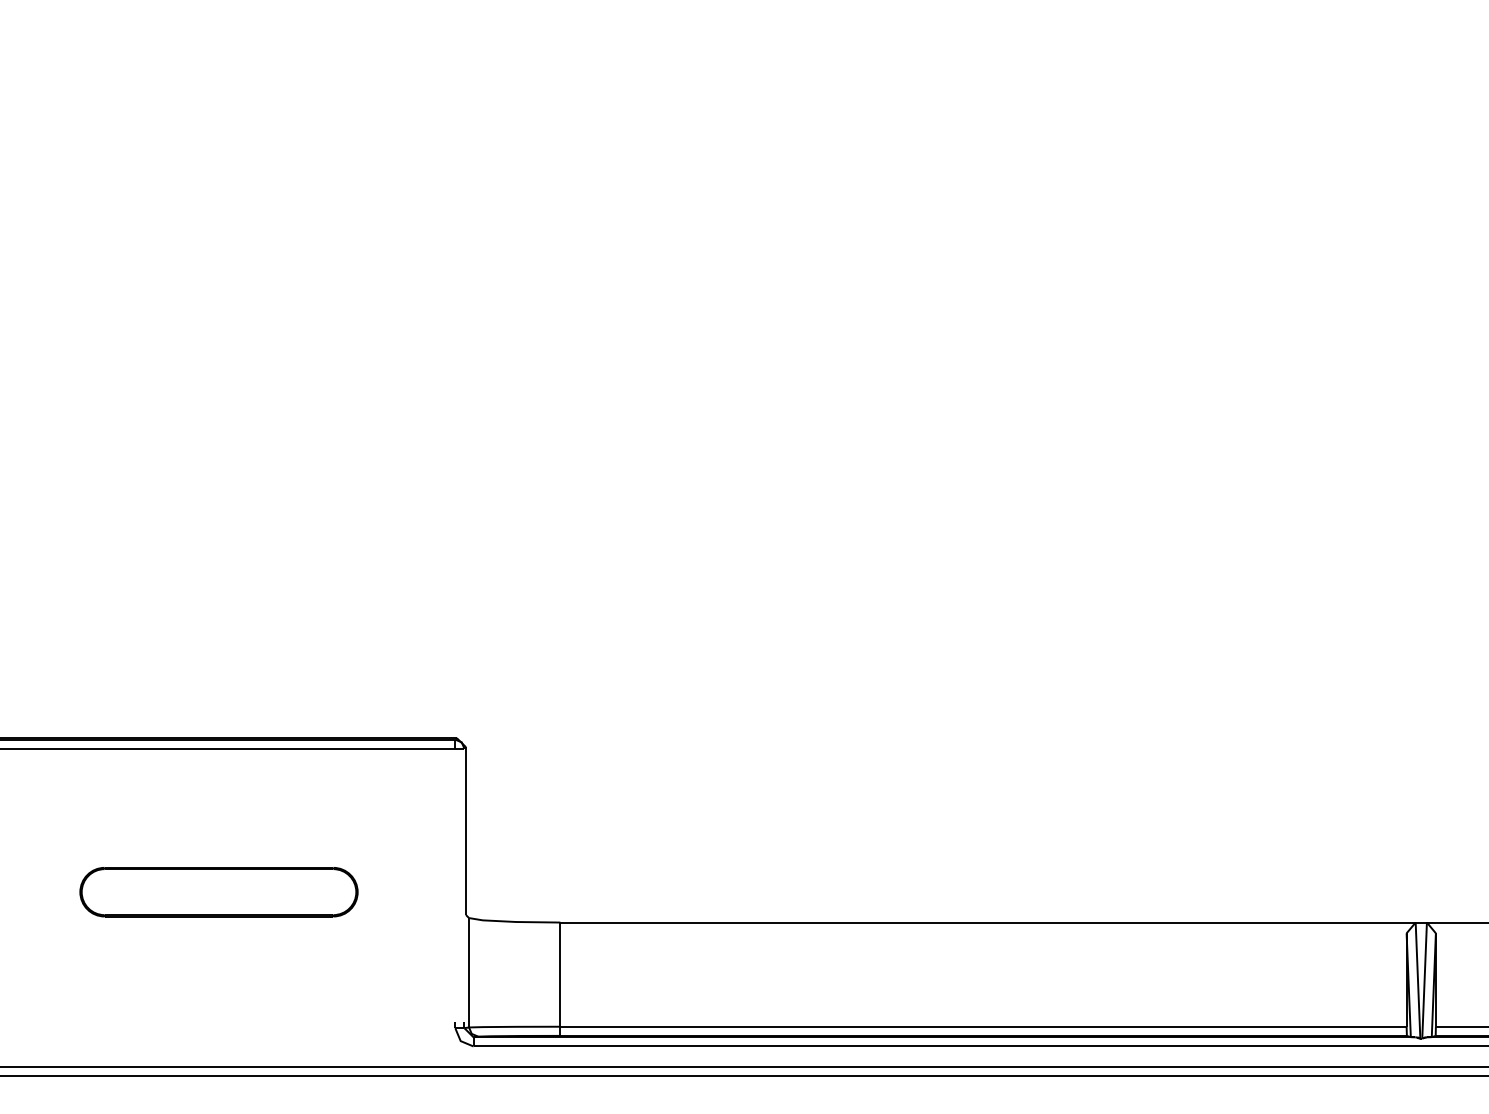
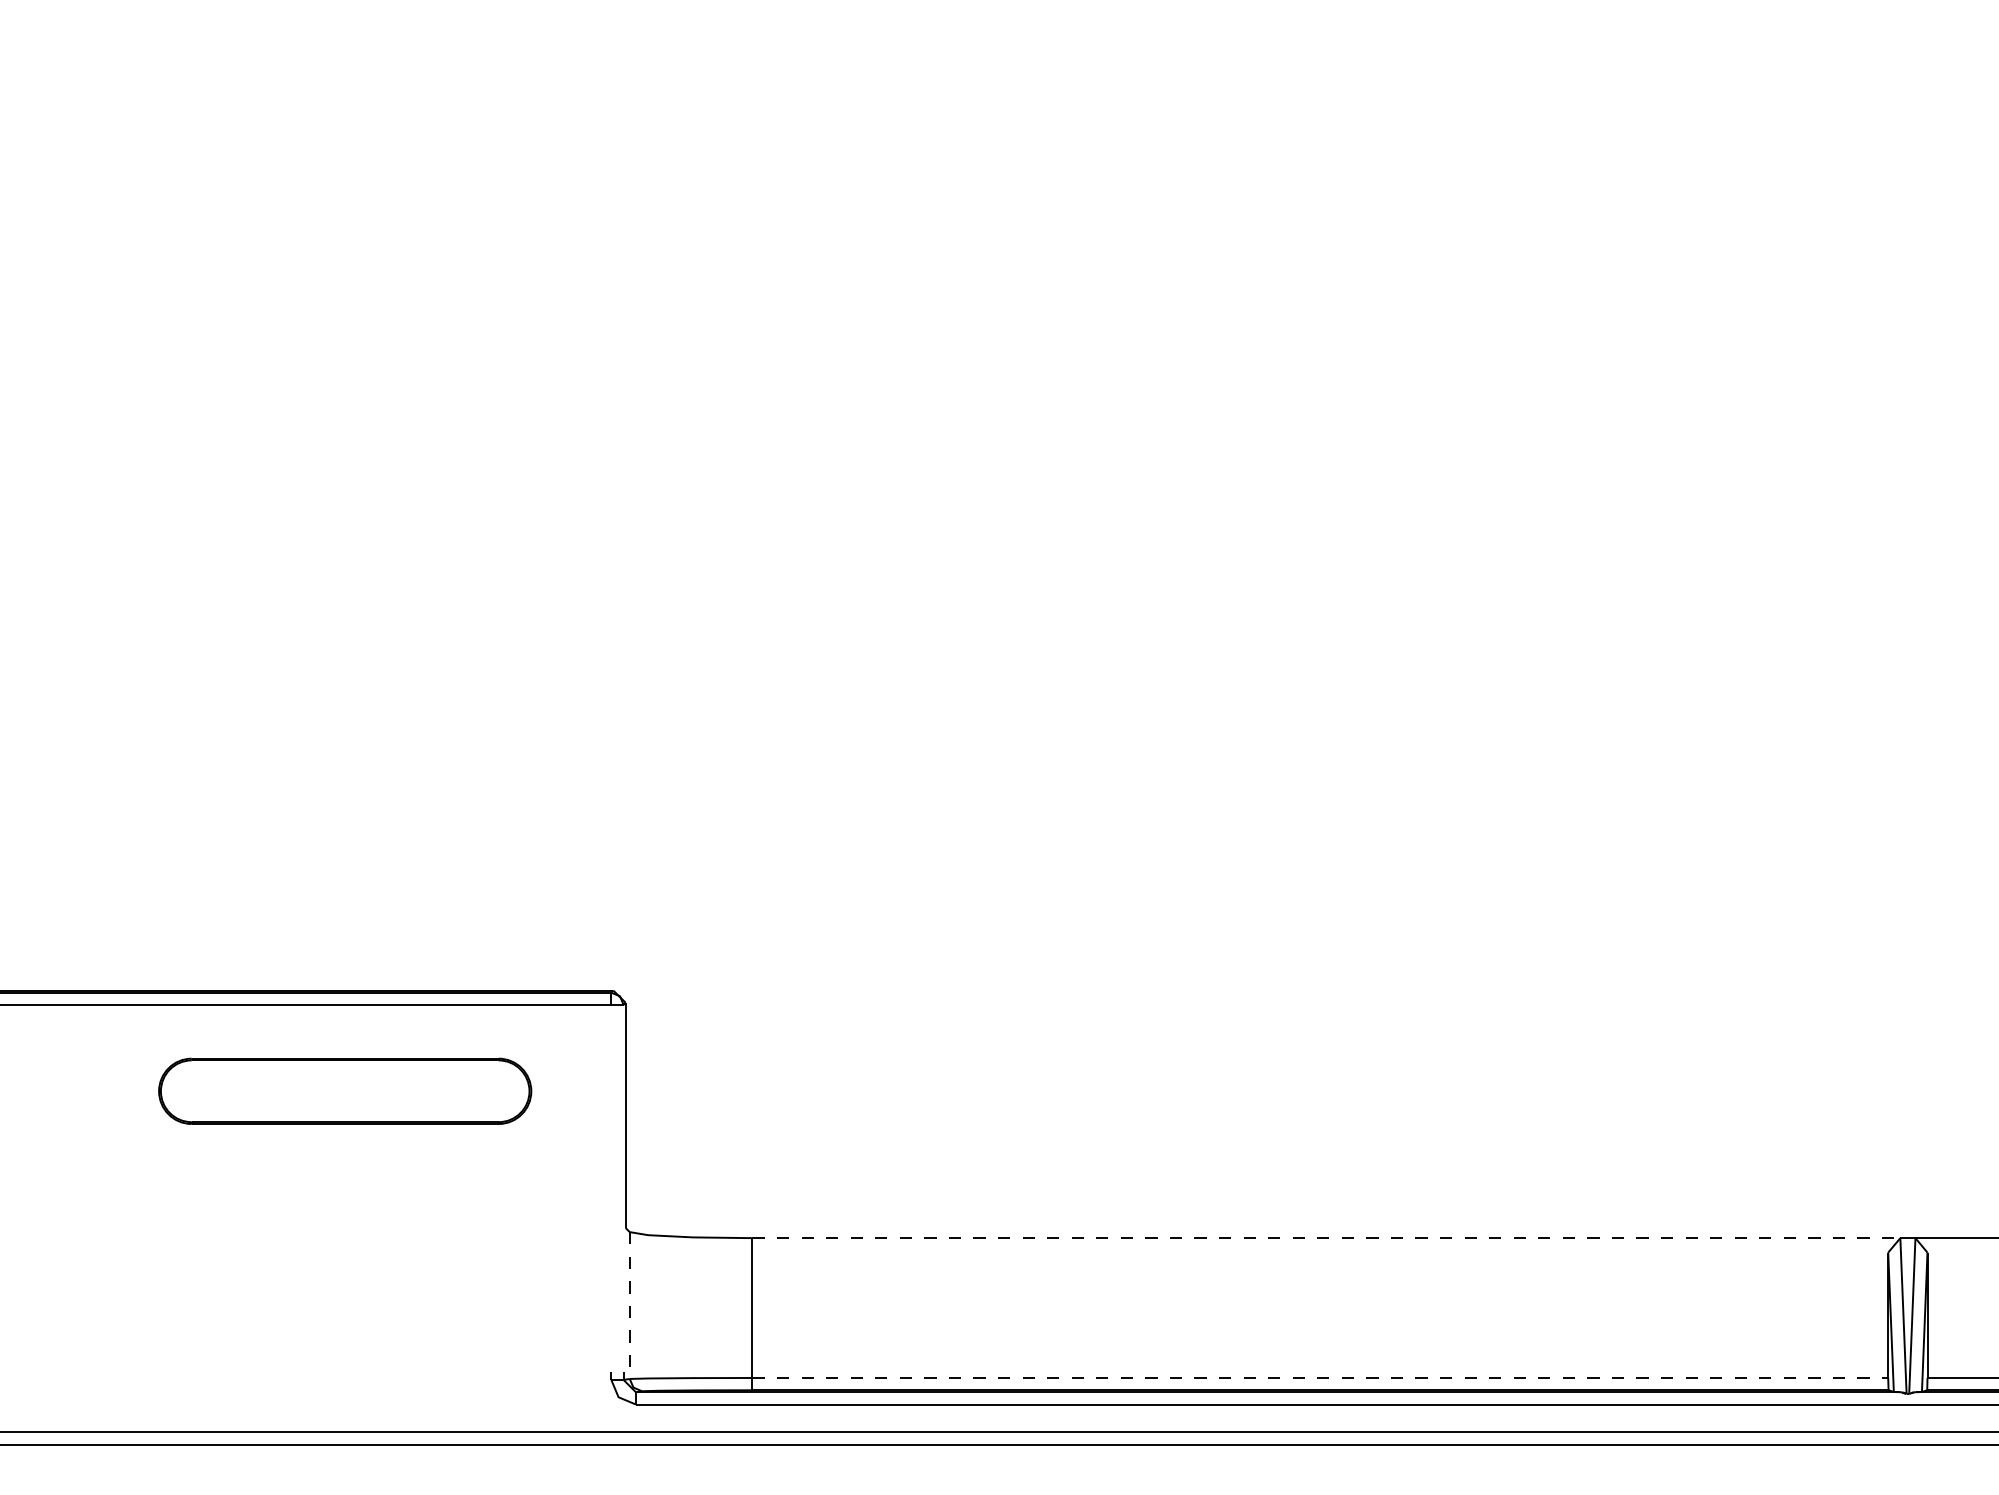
part: (218, 892) -> (344, 1091), moved
line: (988, 922) -> (1326, 1238), solid -> dashed
line: (469, 972) -> (630, 1305), solid -> dashed
line: (984, 1026) -> (1321, 1377), solid -> dashed

